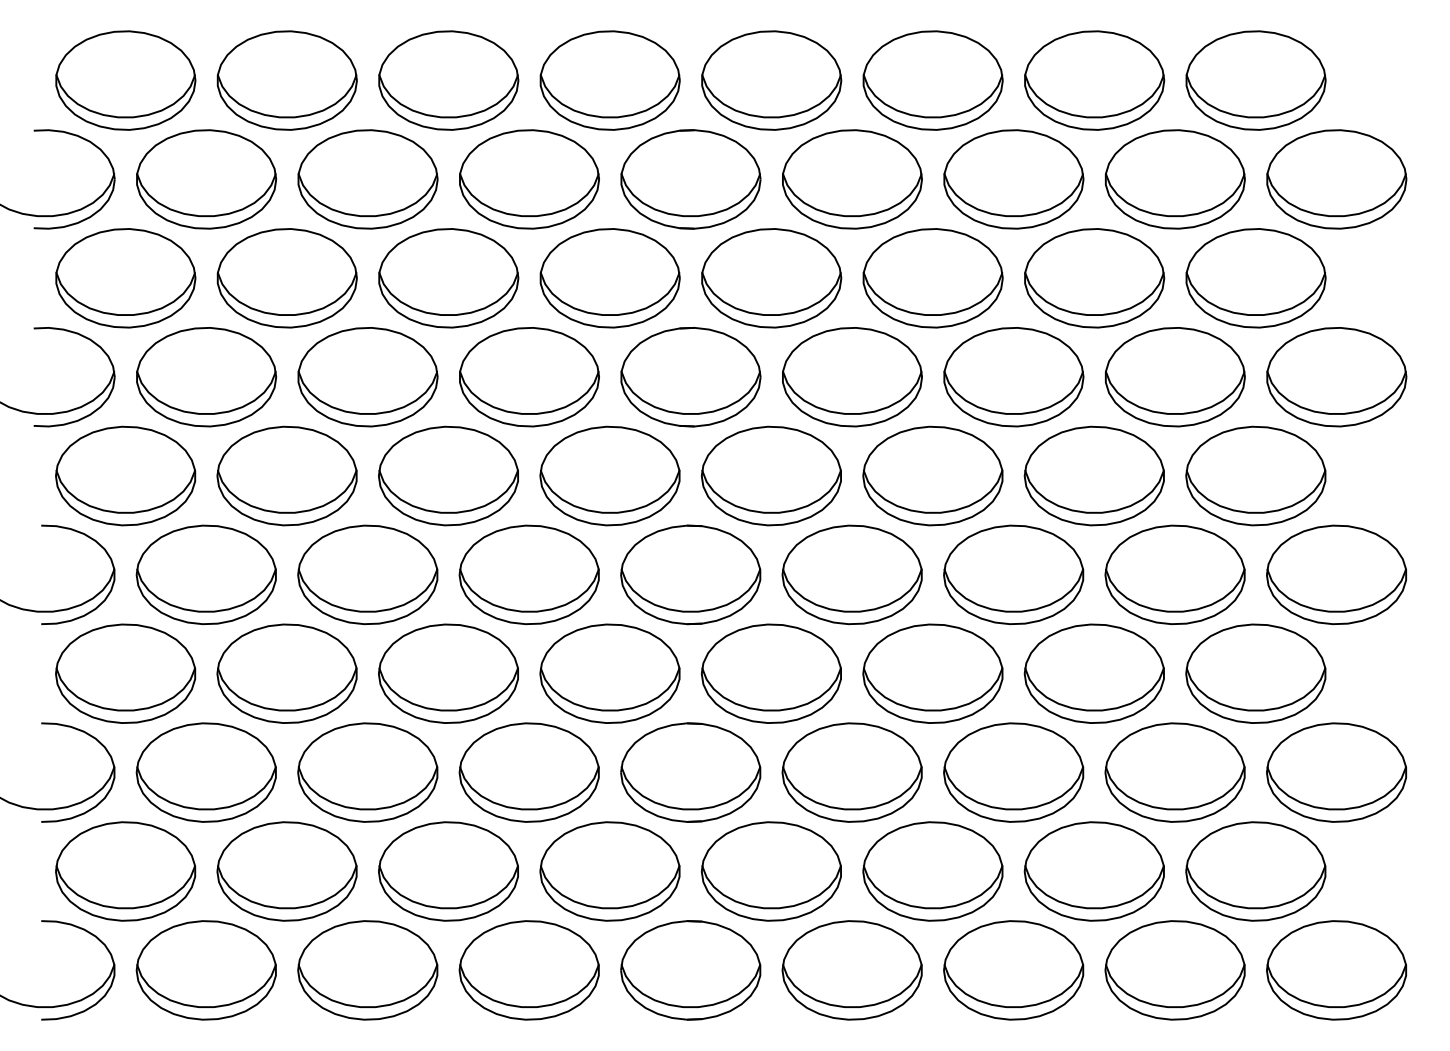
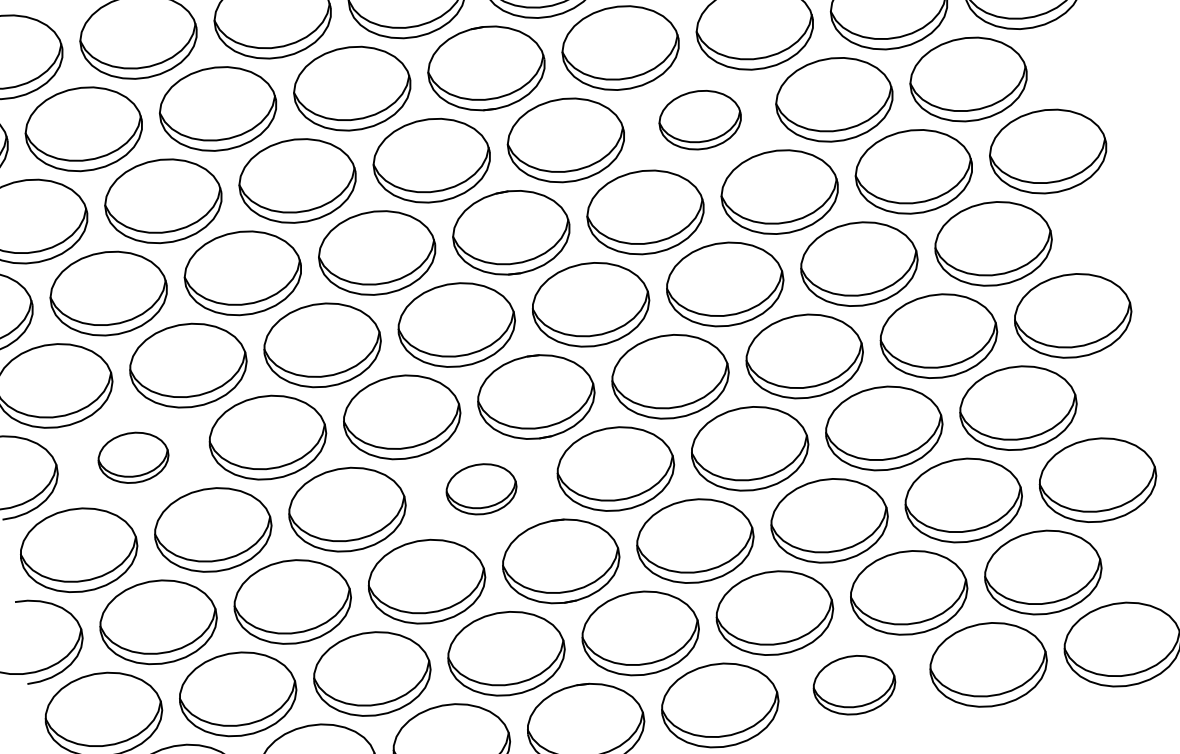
part: (932, 278) -> (699, 120), size x0.7
part: (205, 574) -> (132, 457), size x0.6
part: (609, 673) -> (481, 489), size x0.6
part: (1013, 970) -> (854, 685), size x0.7

